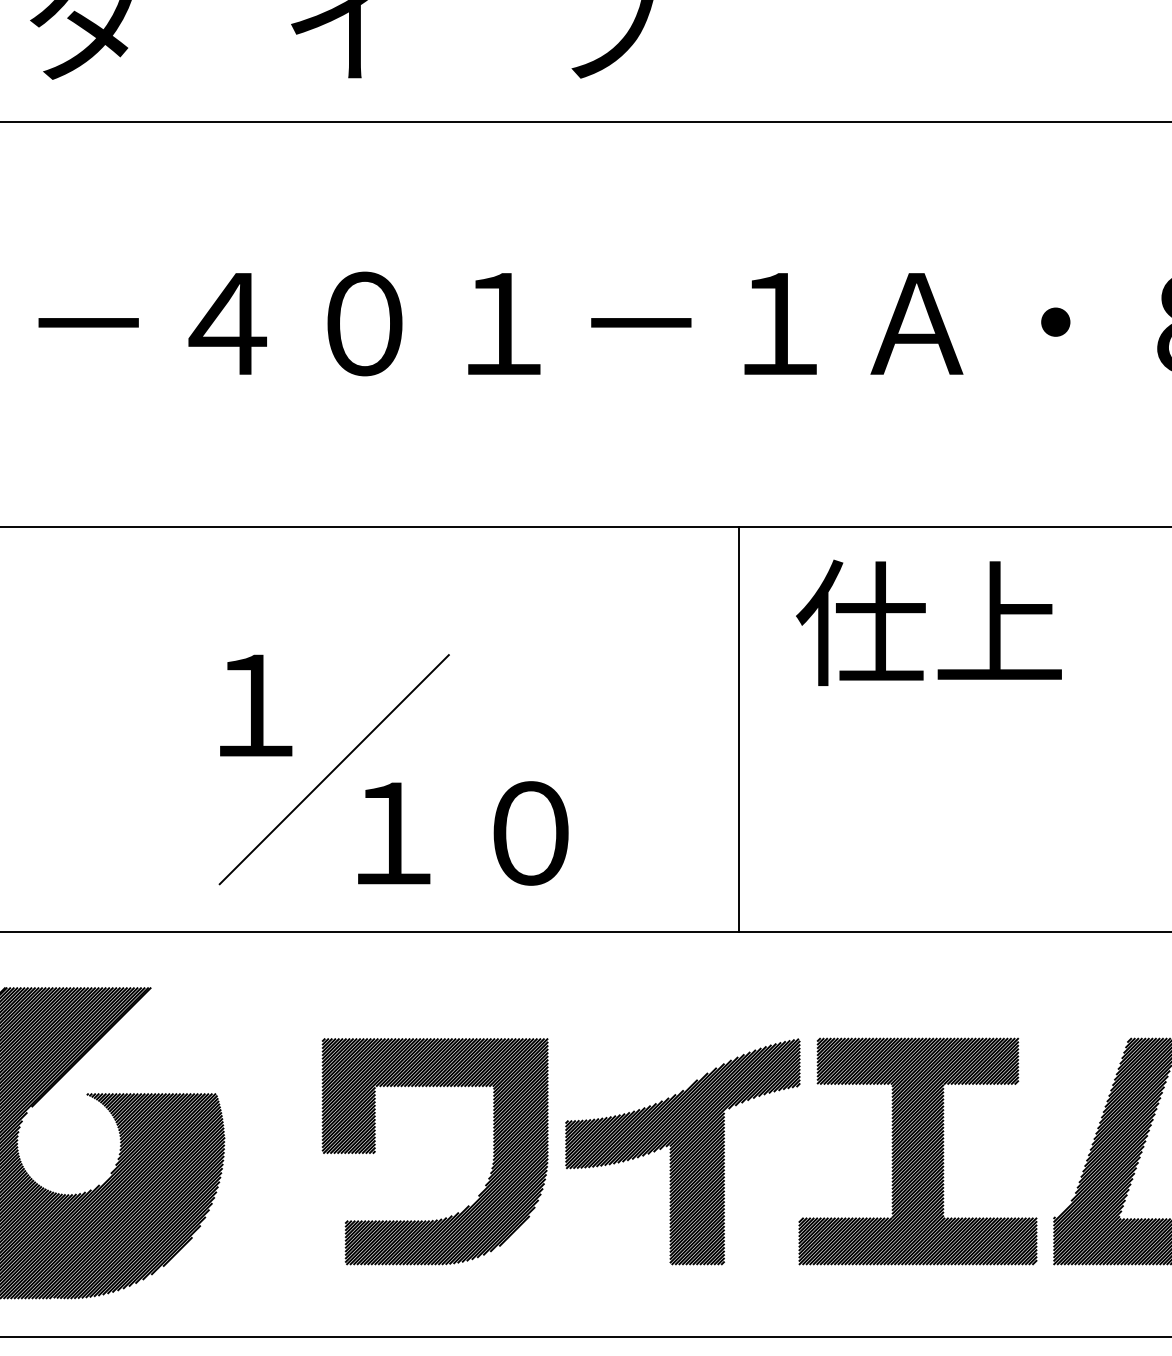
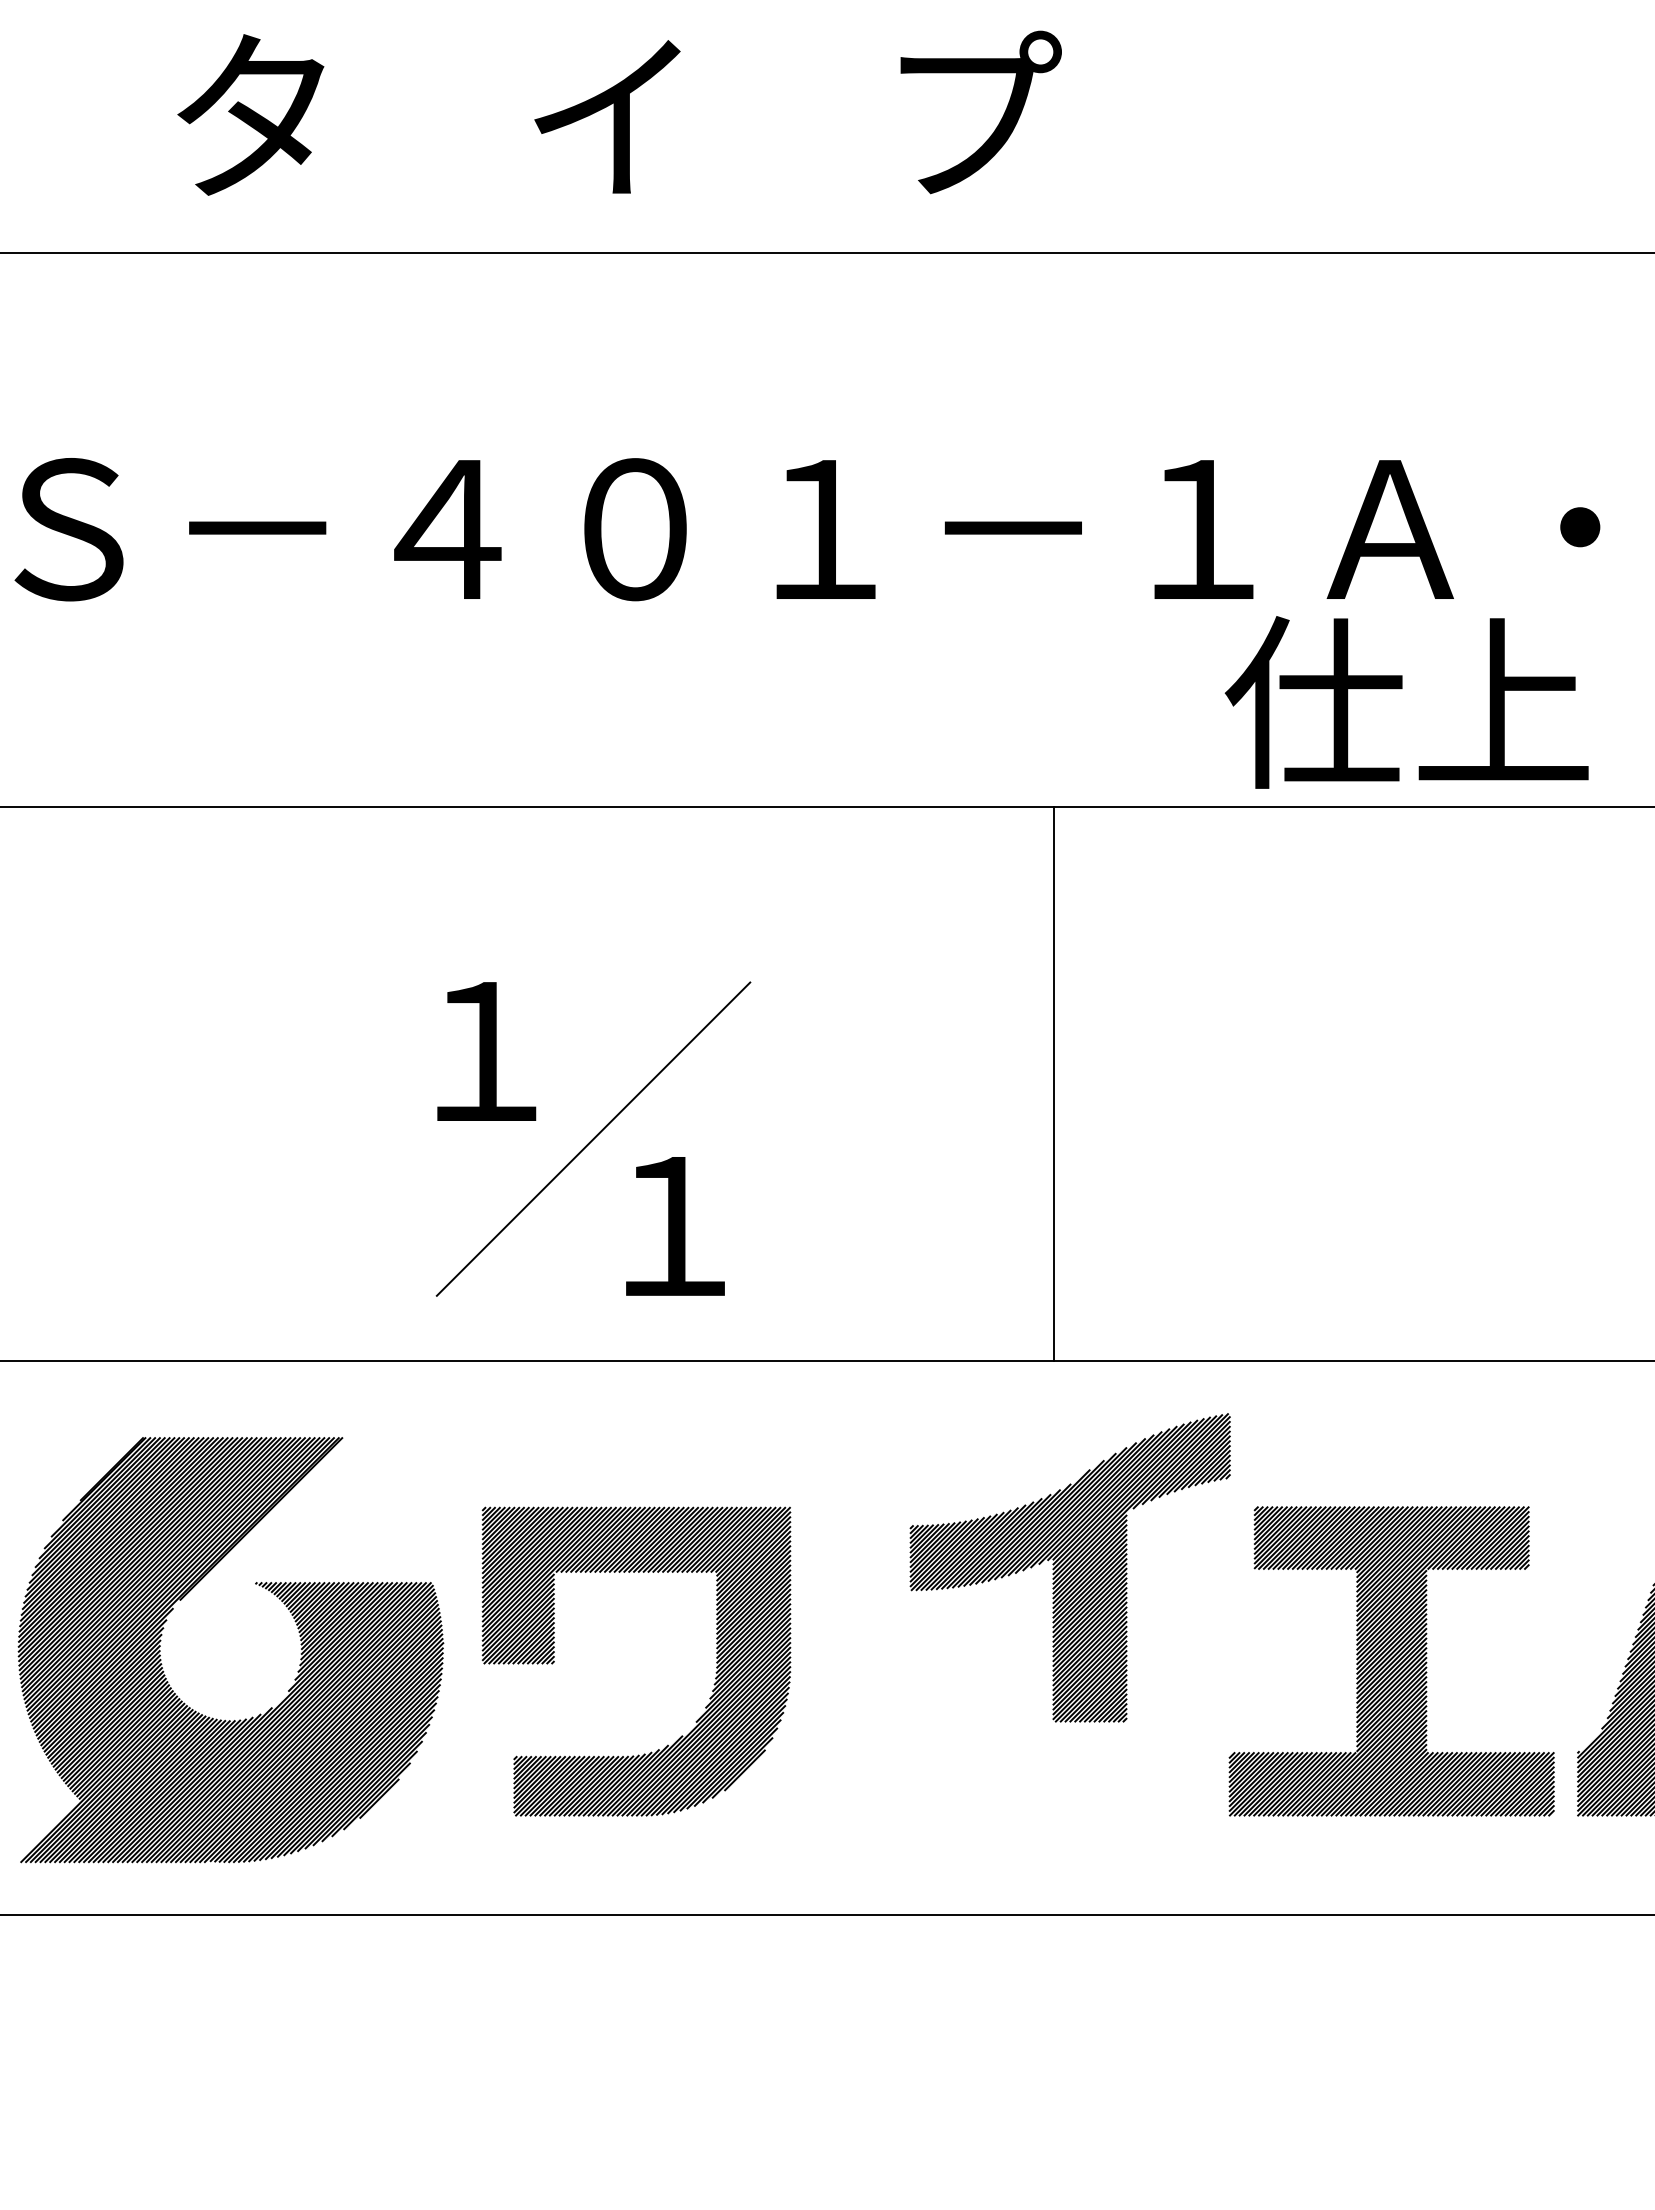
text: (928, 622) -> (1406, 702), moved
line: (739, 728) -> (1053, 1083), moved
text: (530, 833) -> (862, 1226), １０ -> １
part: (682, 1151) -> (1069, 1567), moved
part: (492, 1159) -> (715, 1672), moved

